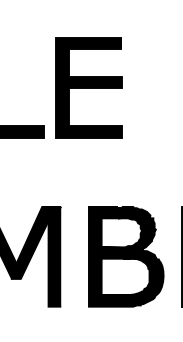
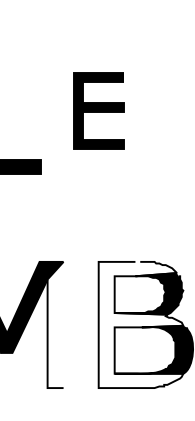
part: (88, 87) -> (98, 110), size x0.6
fill: (54, 256) -> (55, 324), removed
fill: (121, 256) -> (139, 324), removed

